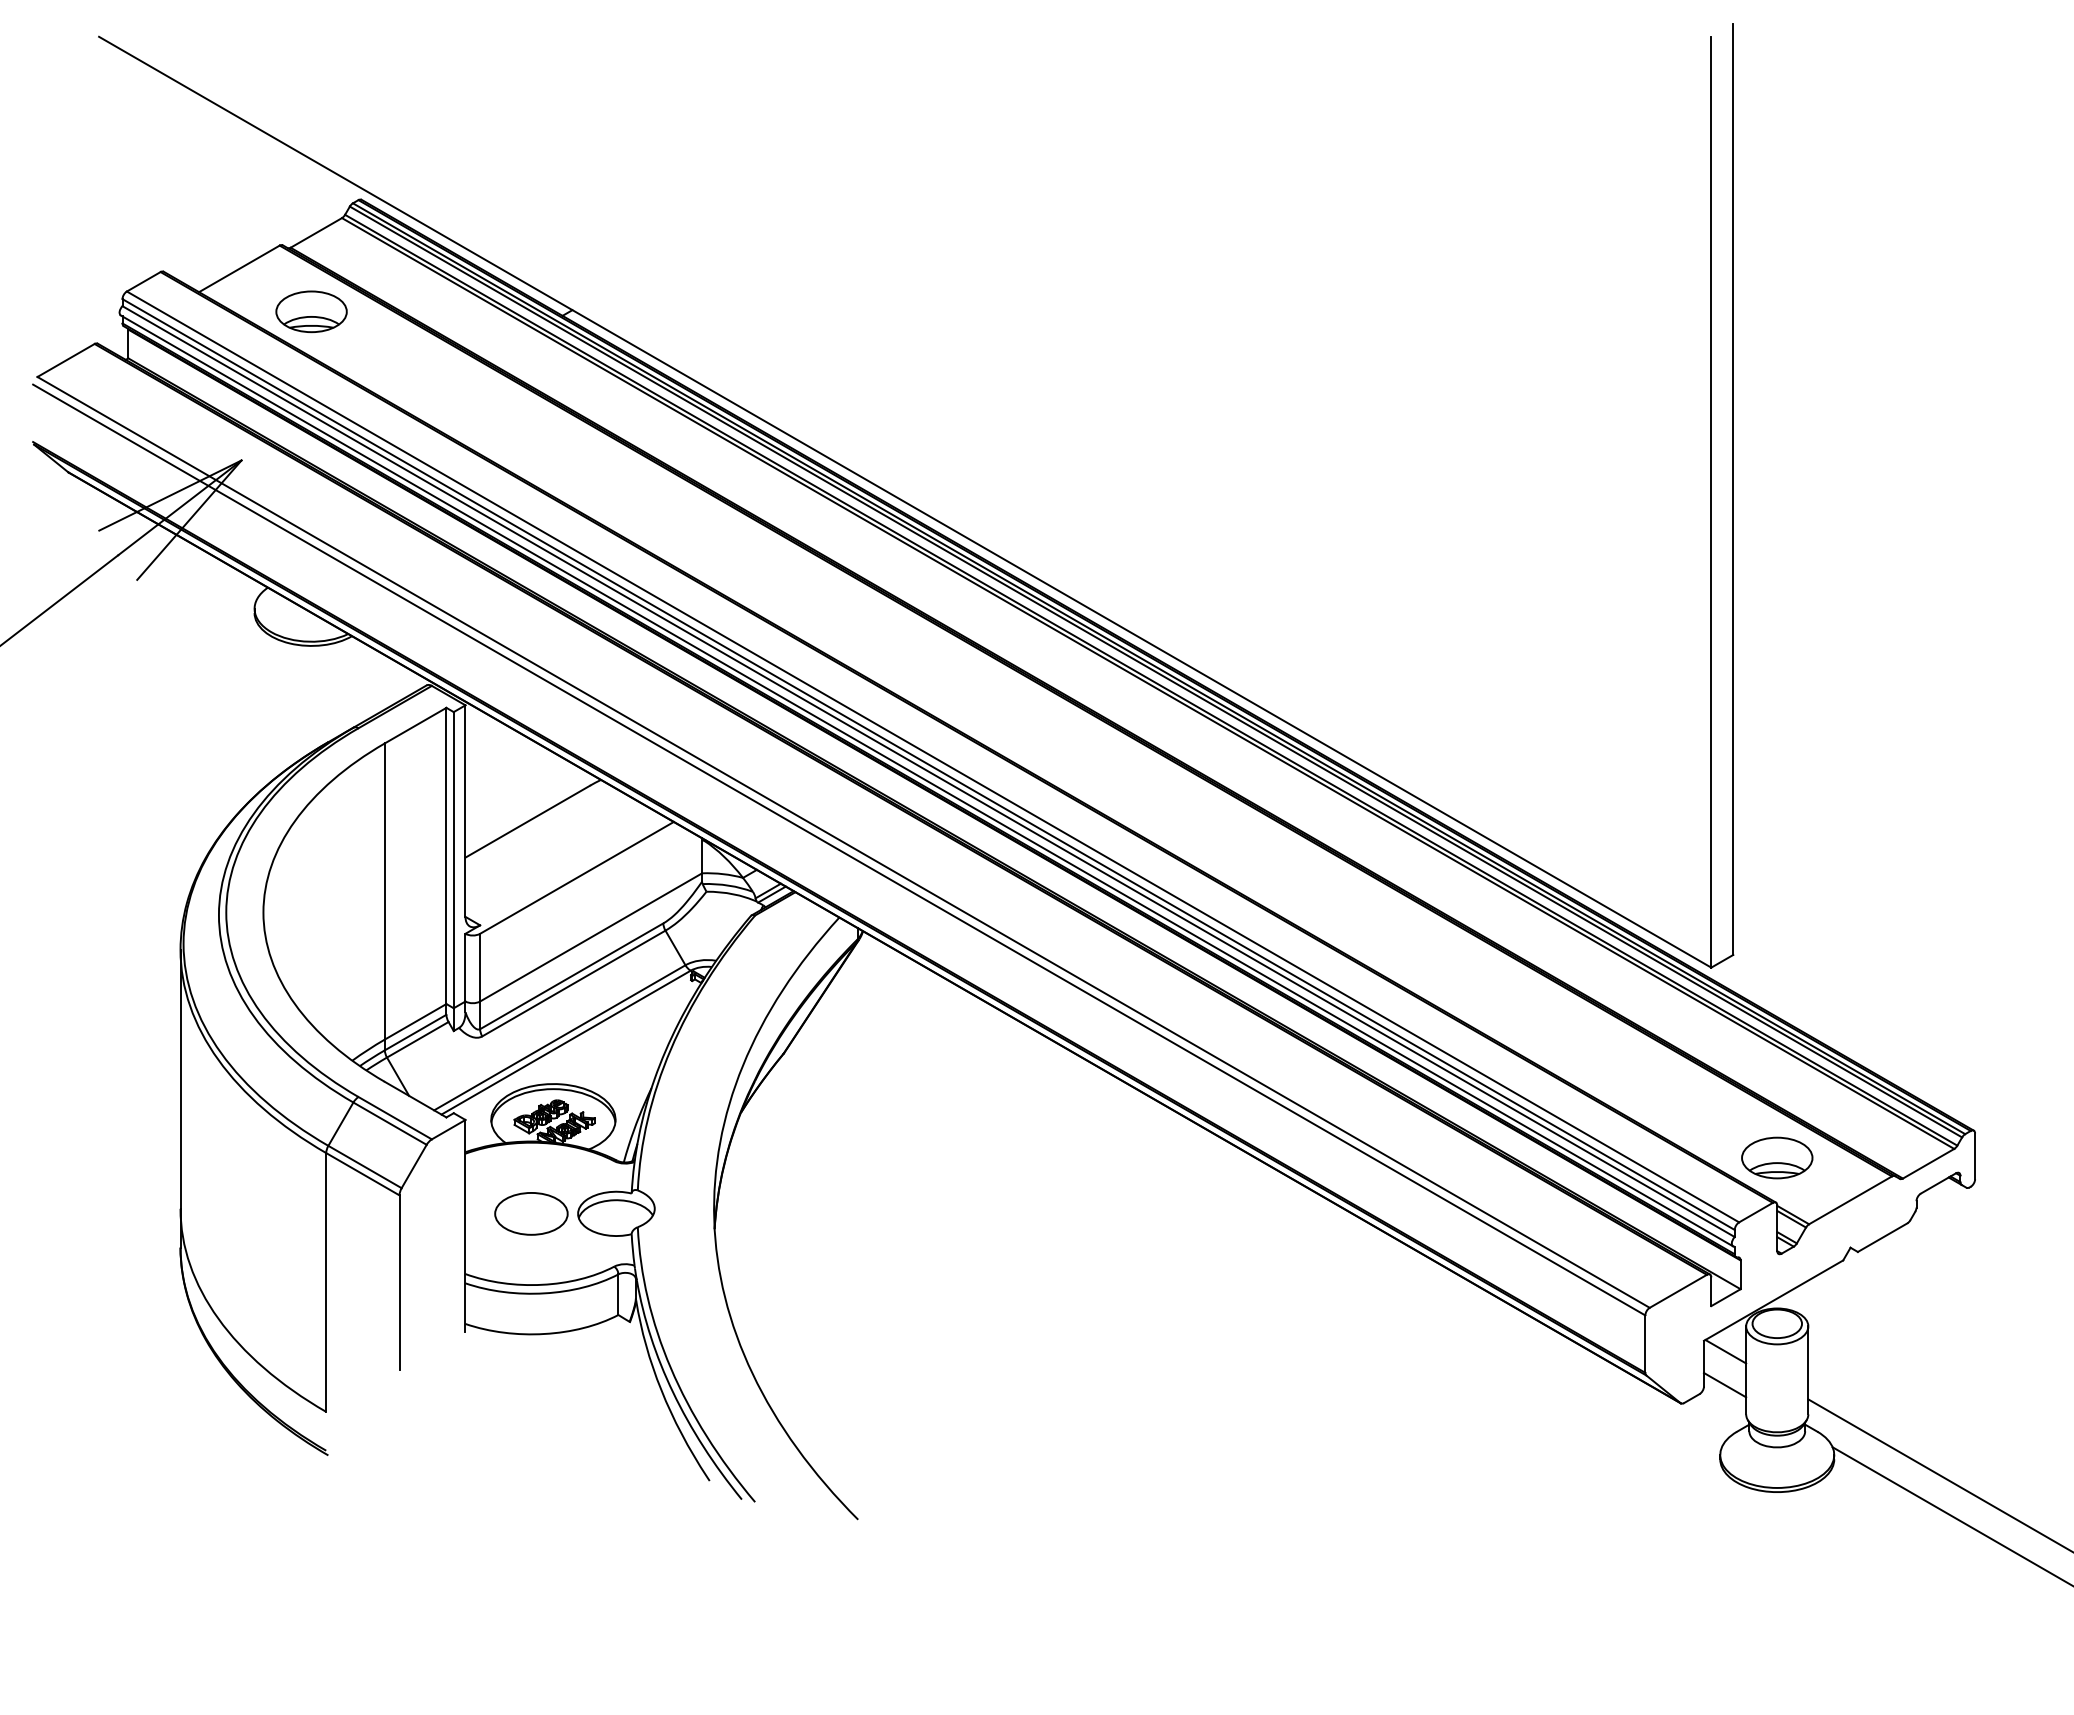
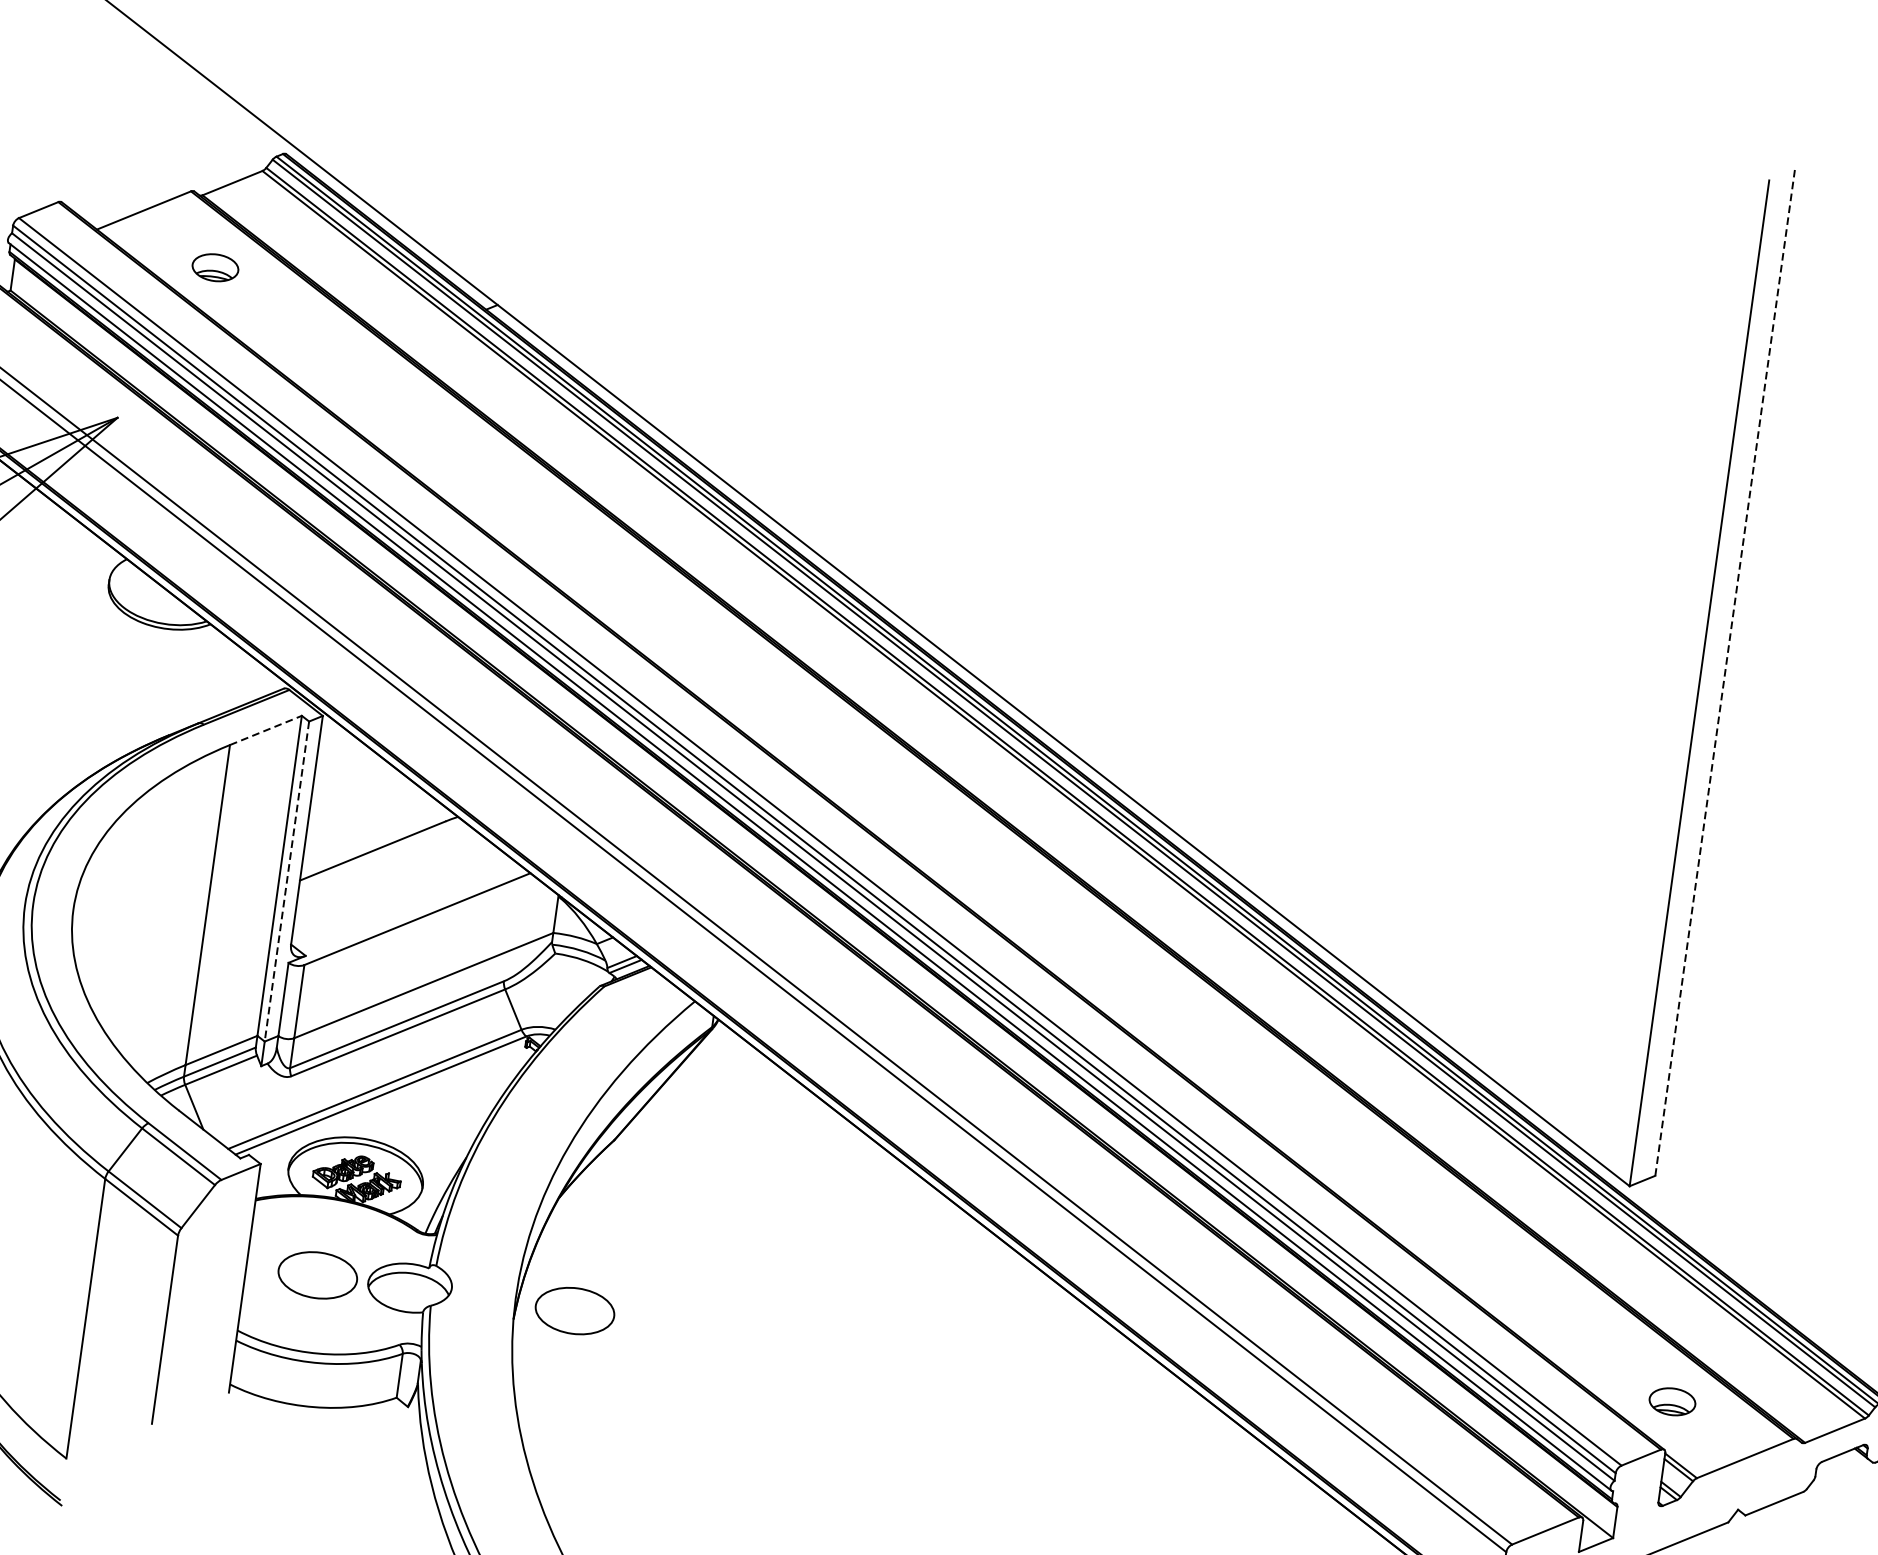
part: (311, 311) -> (215, 267), size x0.6
line: (1733, 489) -> (1725, 672), solid -> dashed
line: (415, 725) -> (265, 730), solid -> dashed
line: (453, 860) -> (286, 881), solid -> dashed
part: (1777, 1157) -> (1672, 1401), size x0.6
part: (769, 1213) -> (575, 1310), added

